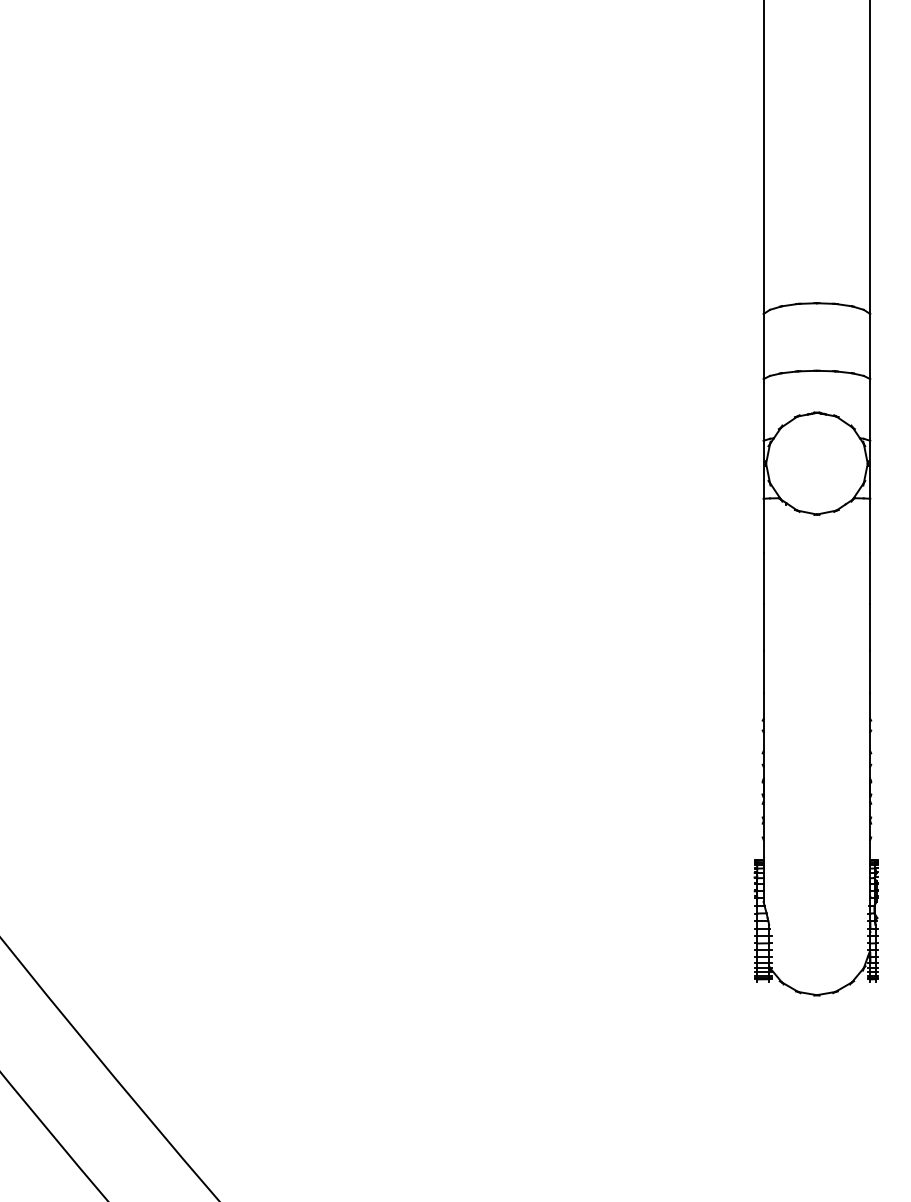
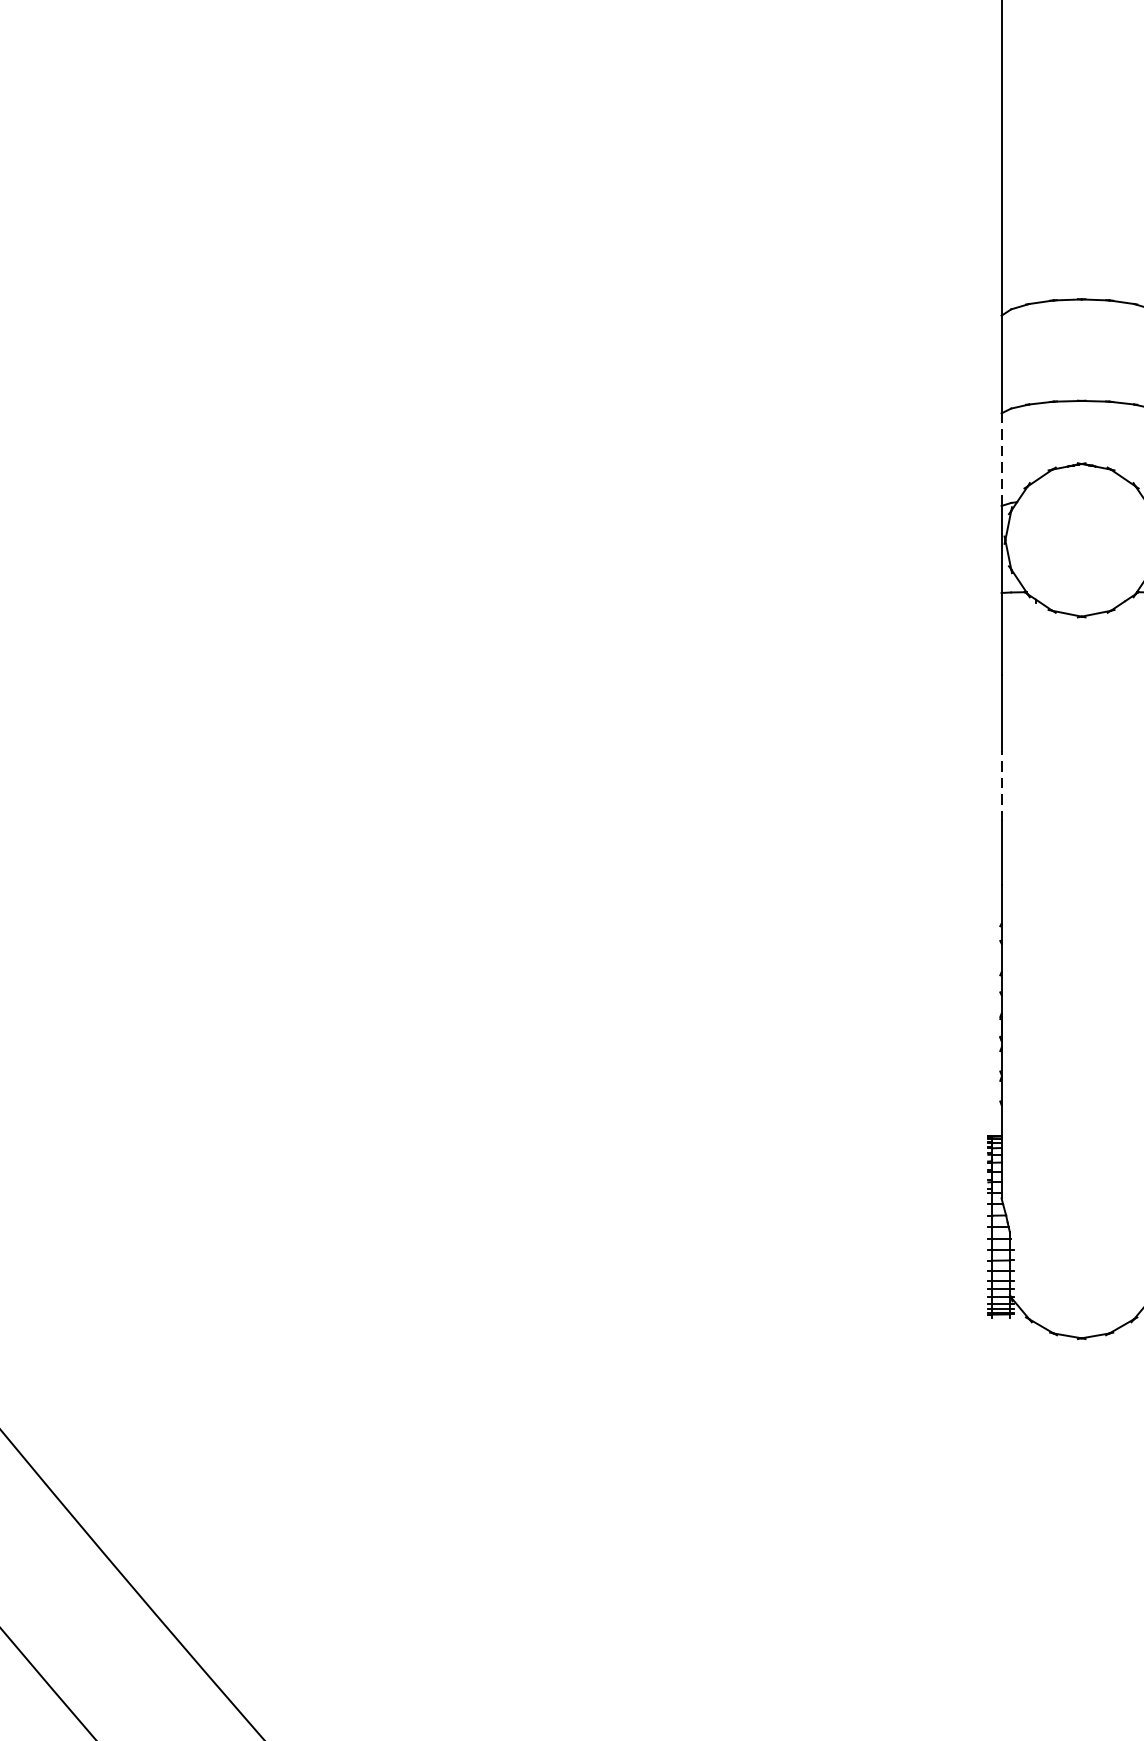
line: (763, 409) -> (1001, 458), solid -> dashed
line: (763, 626) -> (1001, 784), solid -> dashed

